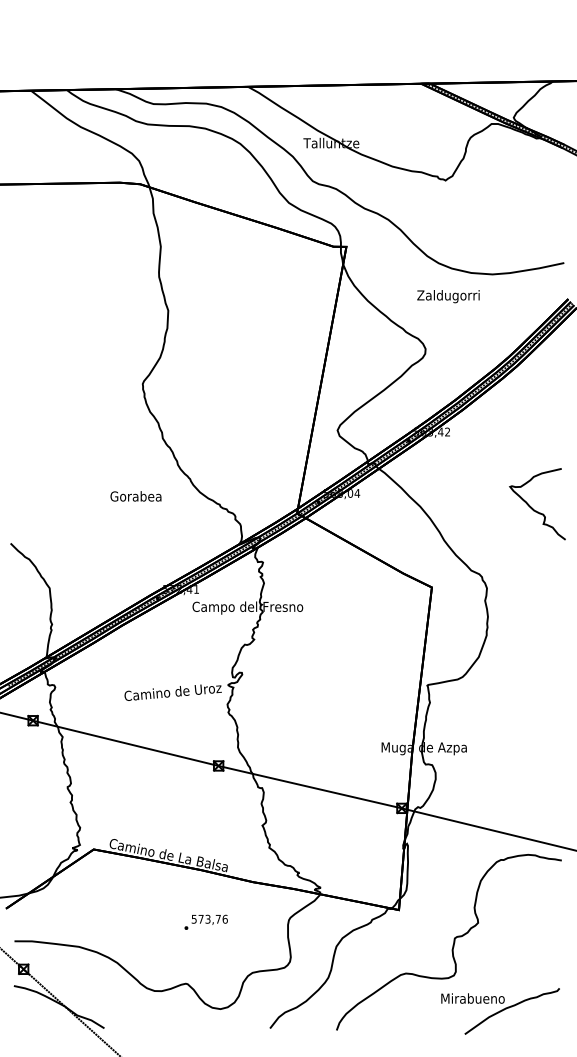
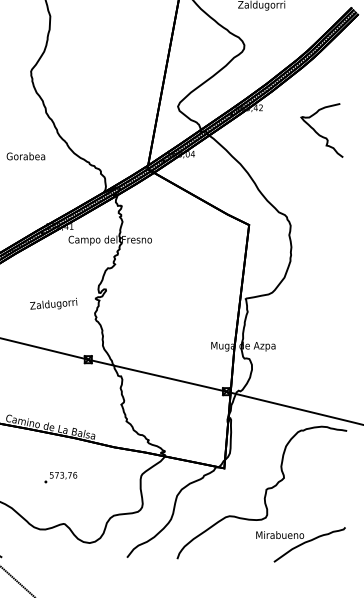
curve: (533, 508) -> (318, 133), moved
text: (172, 692) -> (53, 304), Camino de Uroz -> Zaldugorri
text: (205, 921) -> (60, 476), moved

